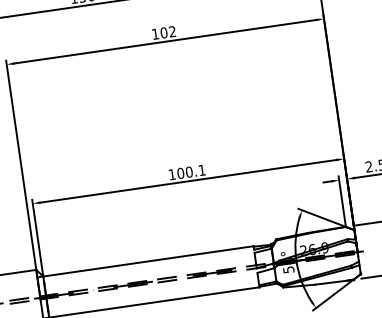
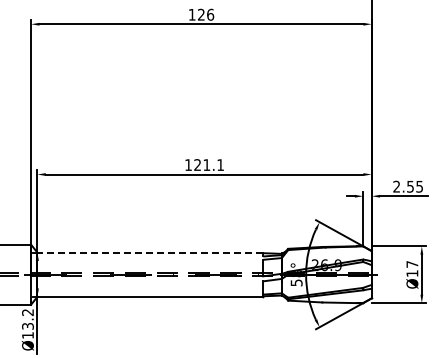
text: (167, 32) -> (205, 14), 102 -> 126
text: (185, 172) -> (202, 164), 100.1 -> 121.1
line: (148, 261) -> (150, 252), solid -> dashed

